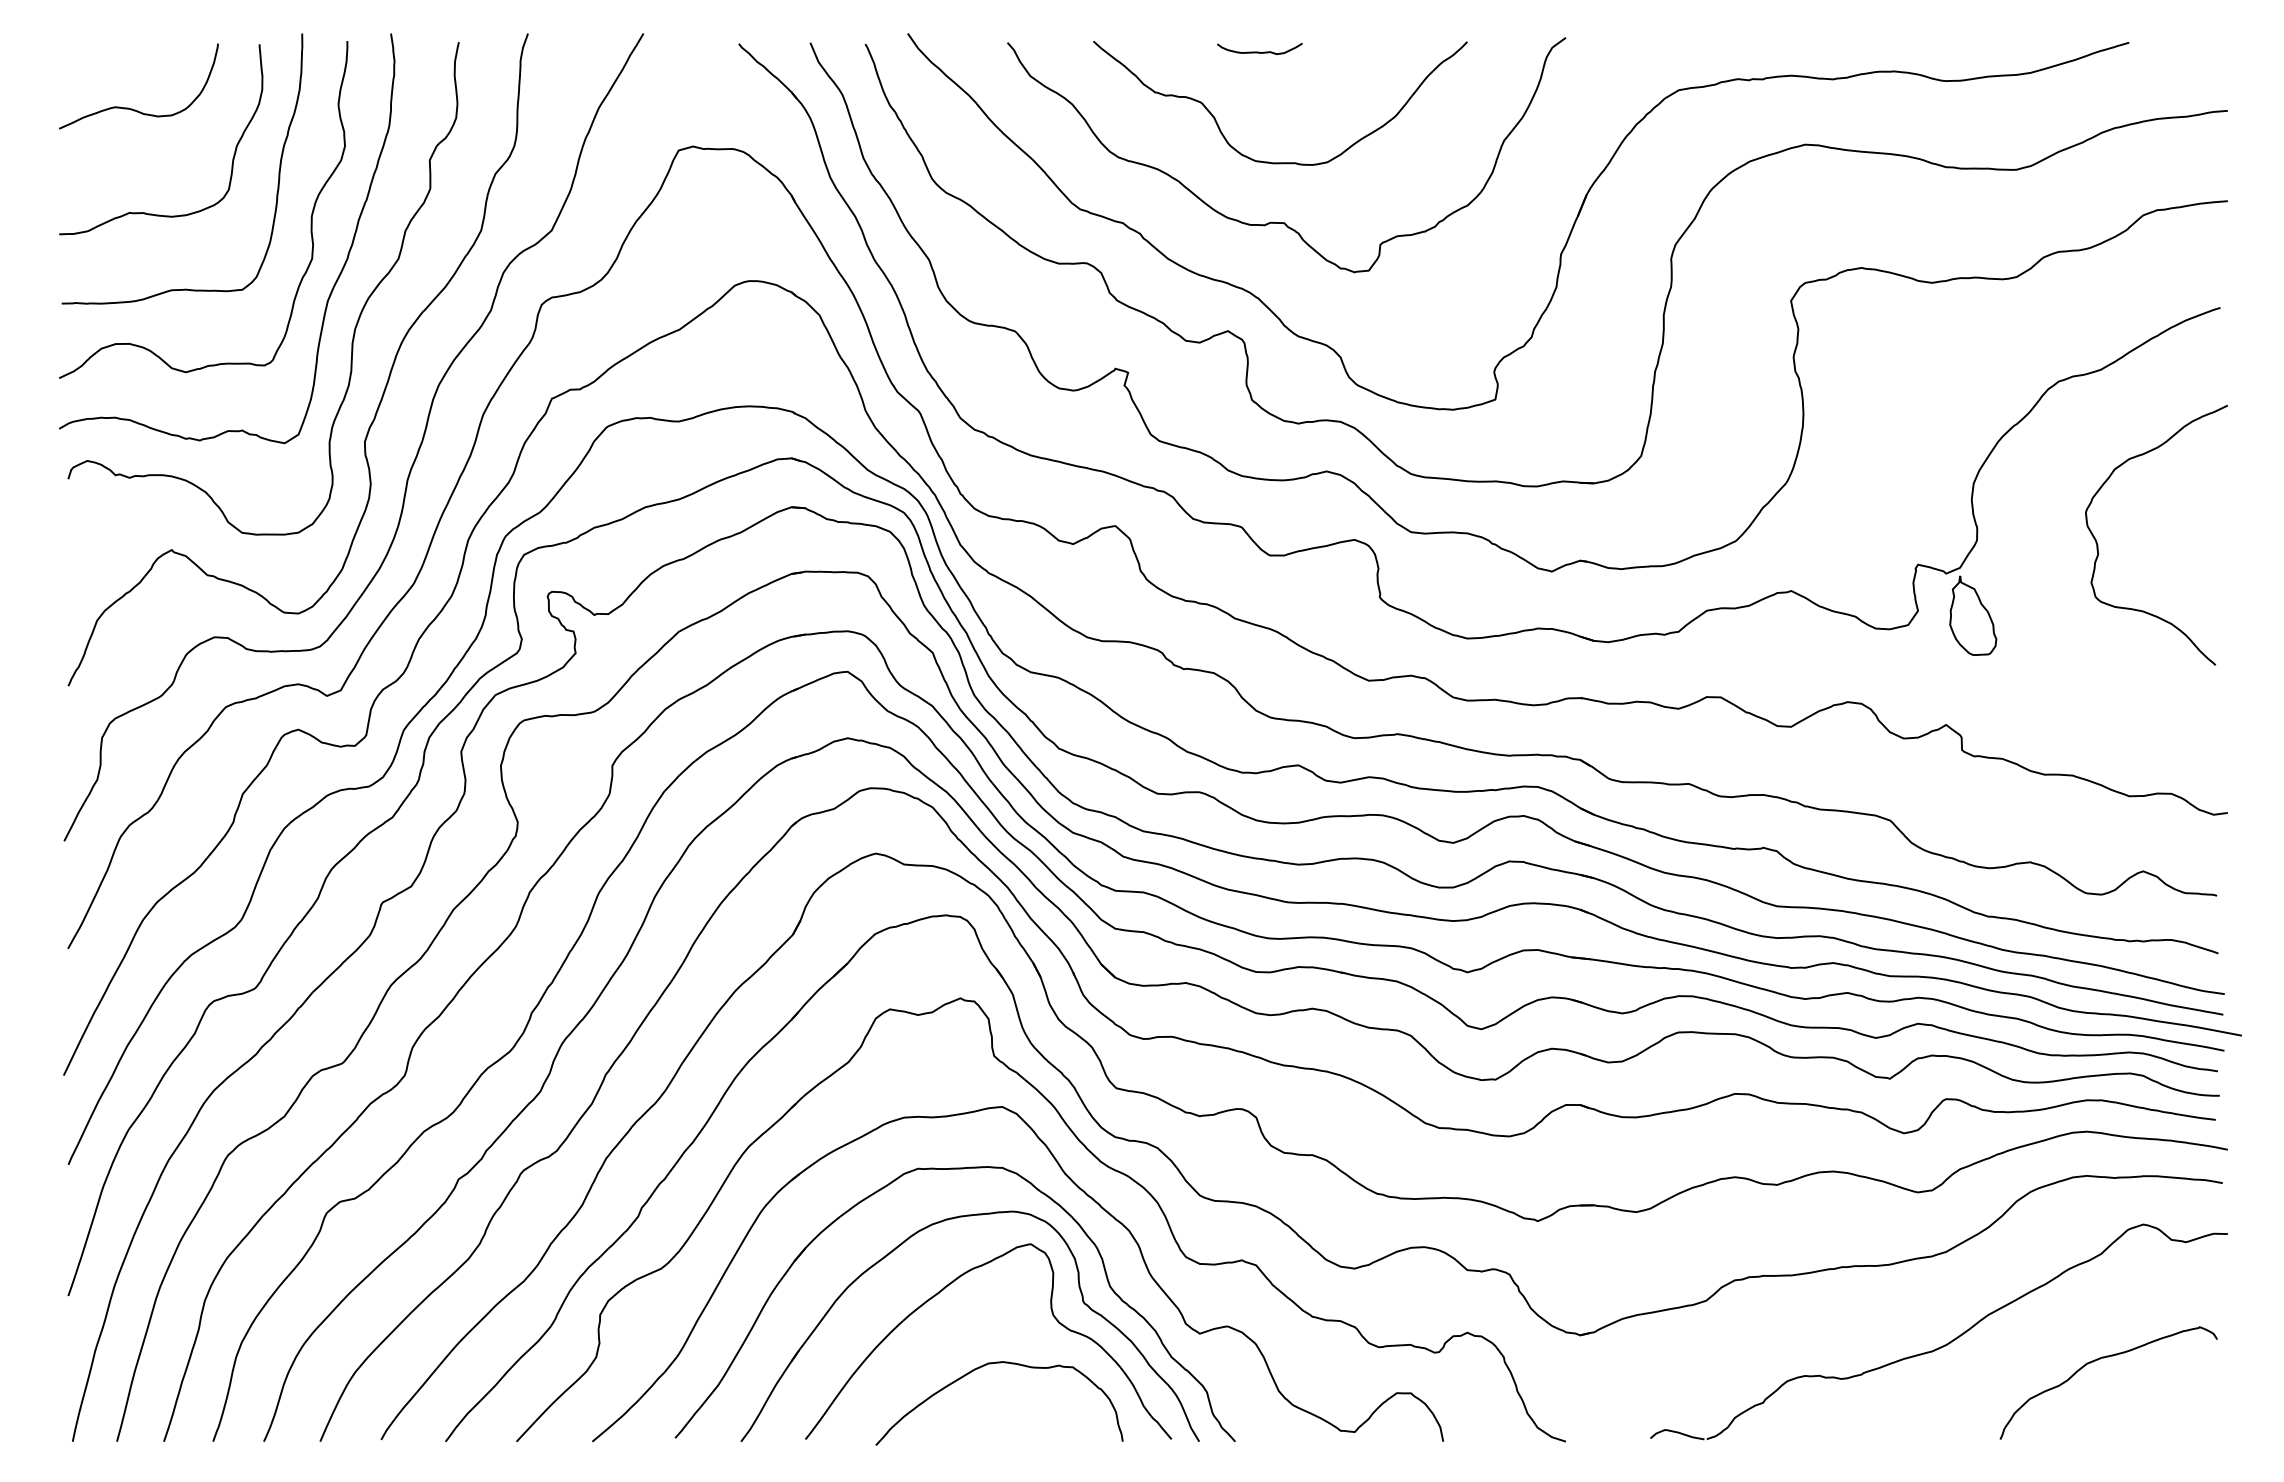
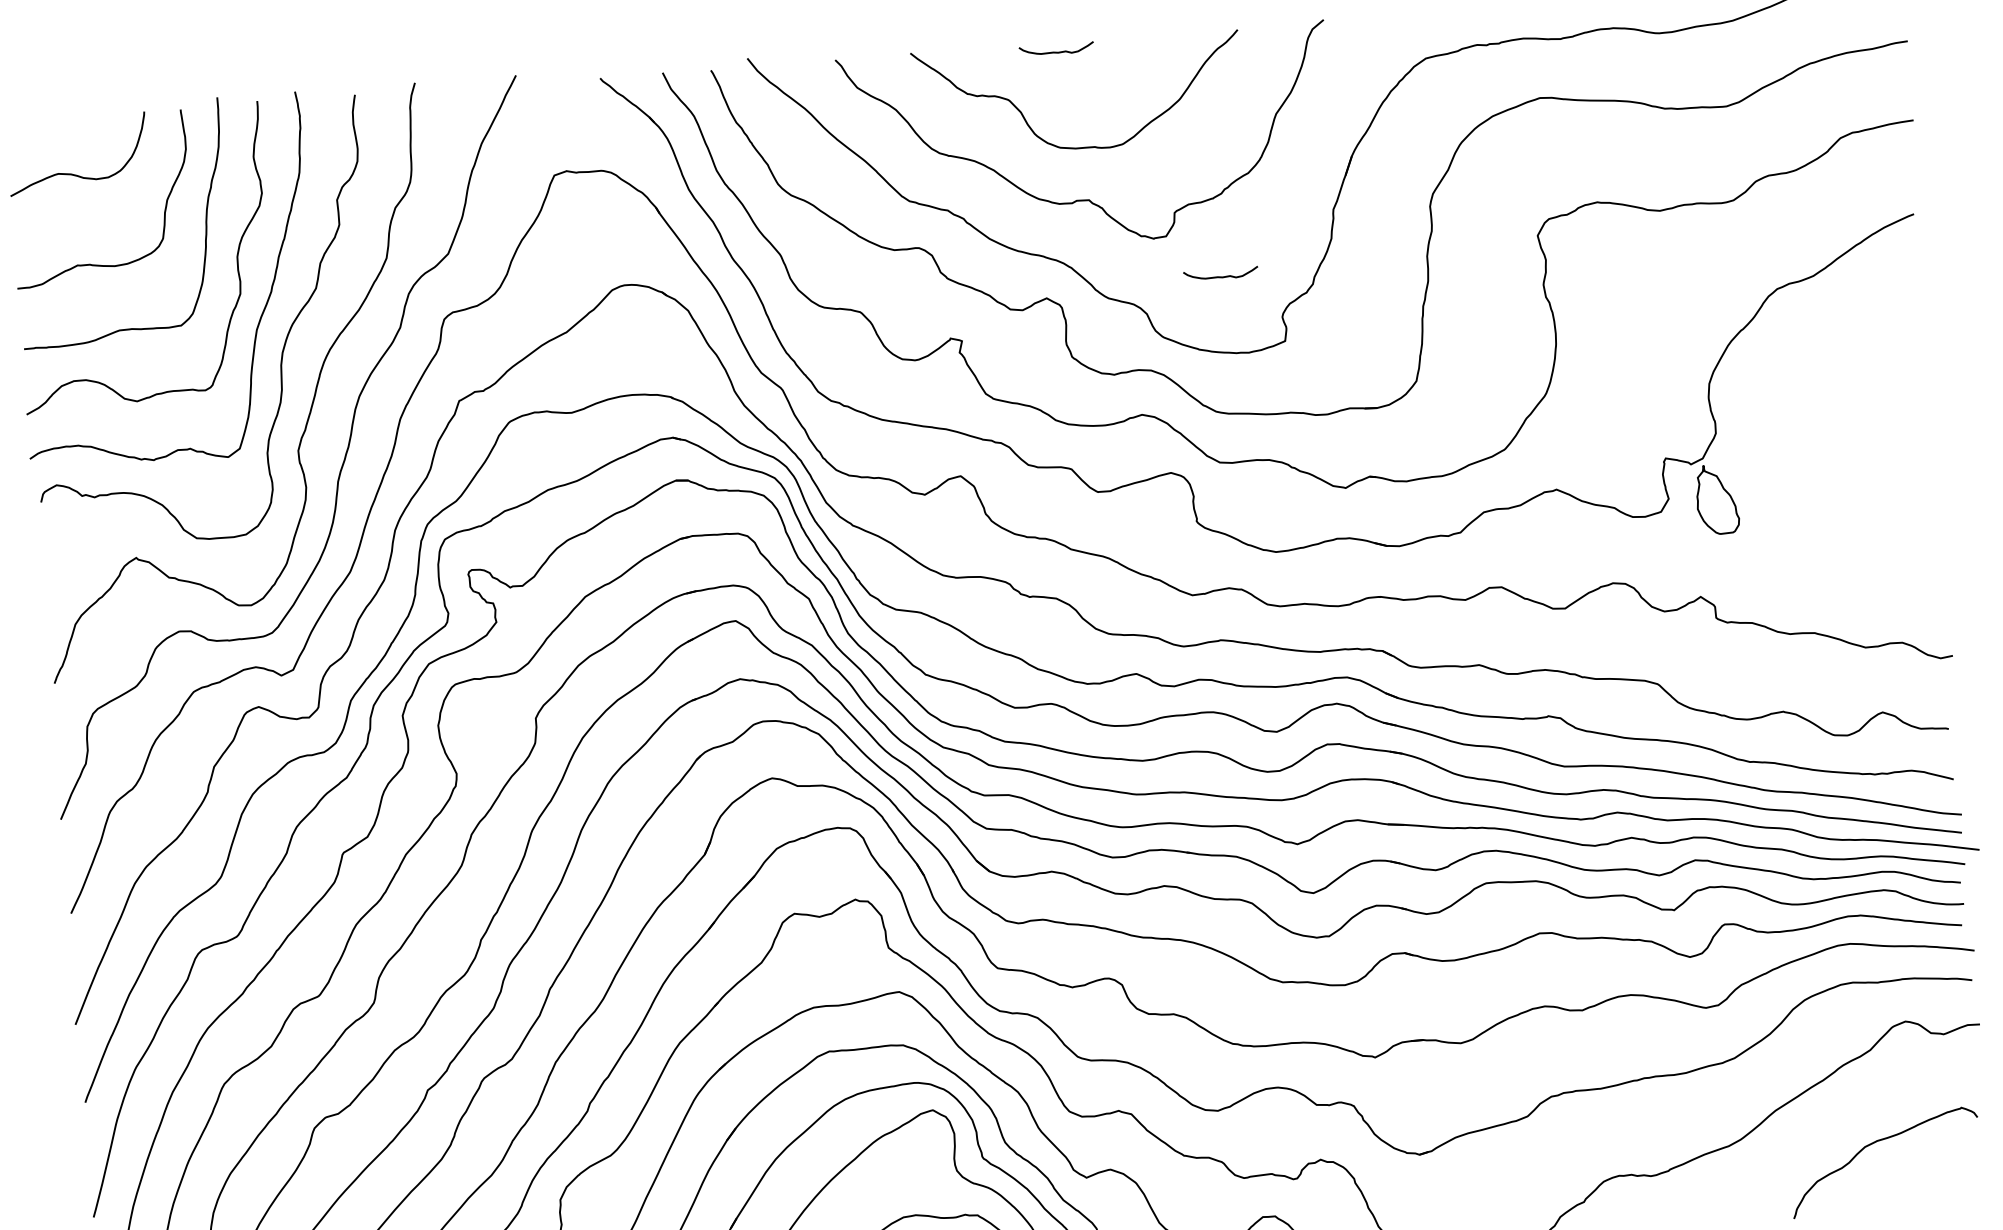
curve: (1427, 320) -> (1220, 276), added
curve: (2098, 544) -> (1822, 429), removed

